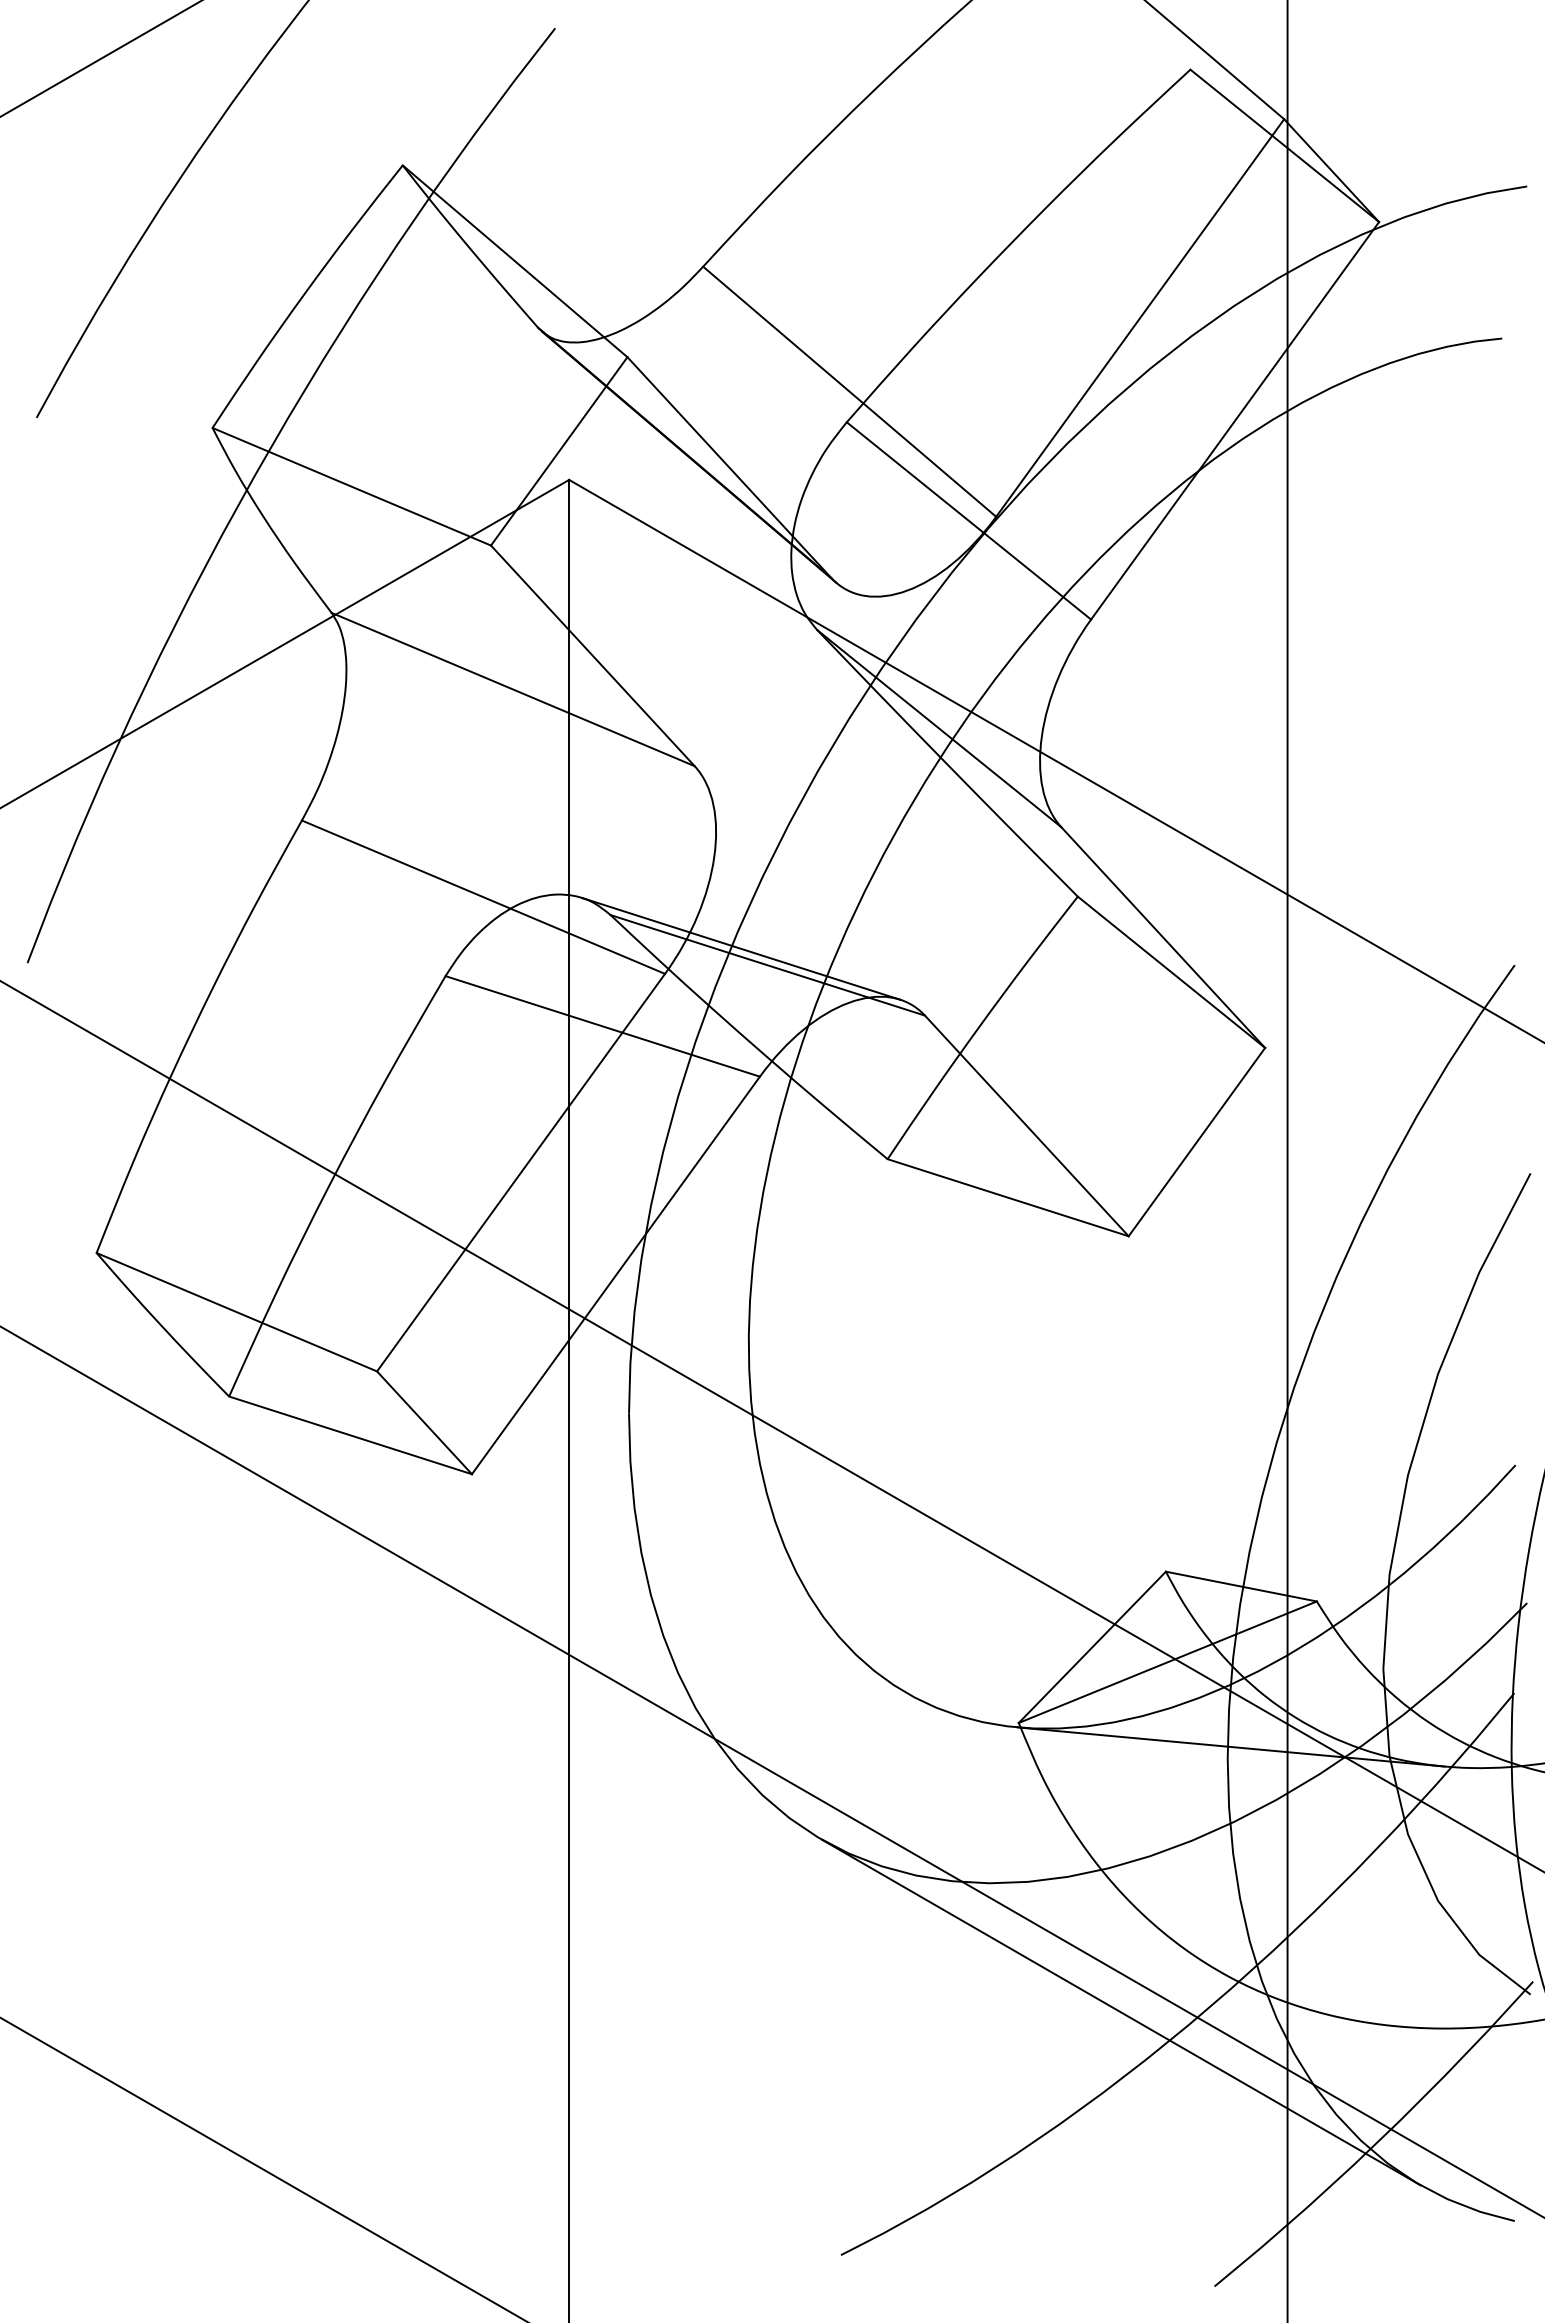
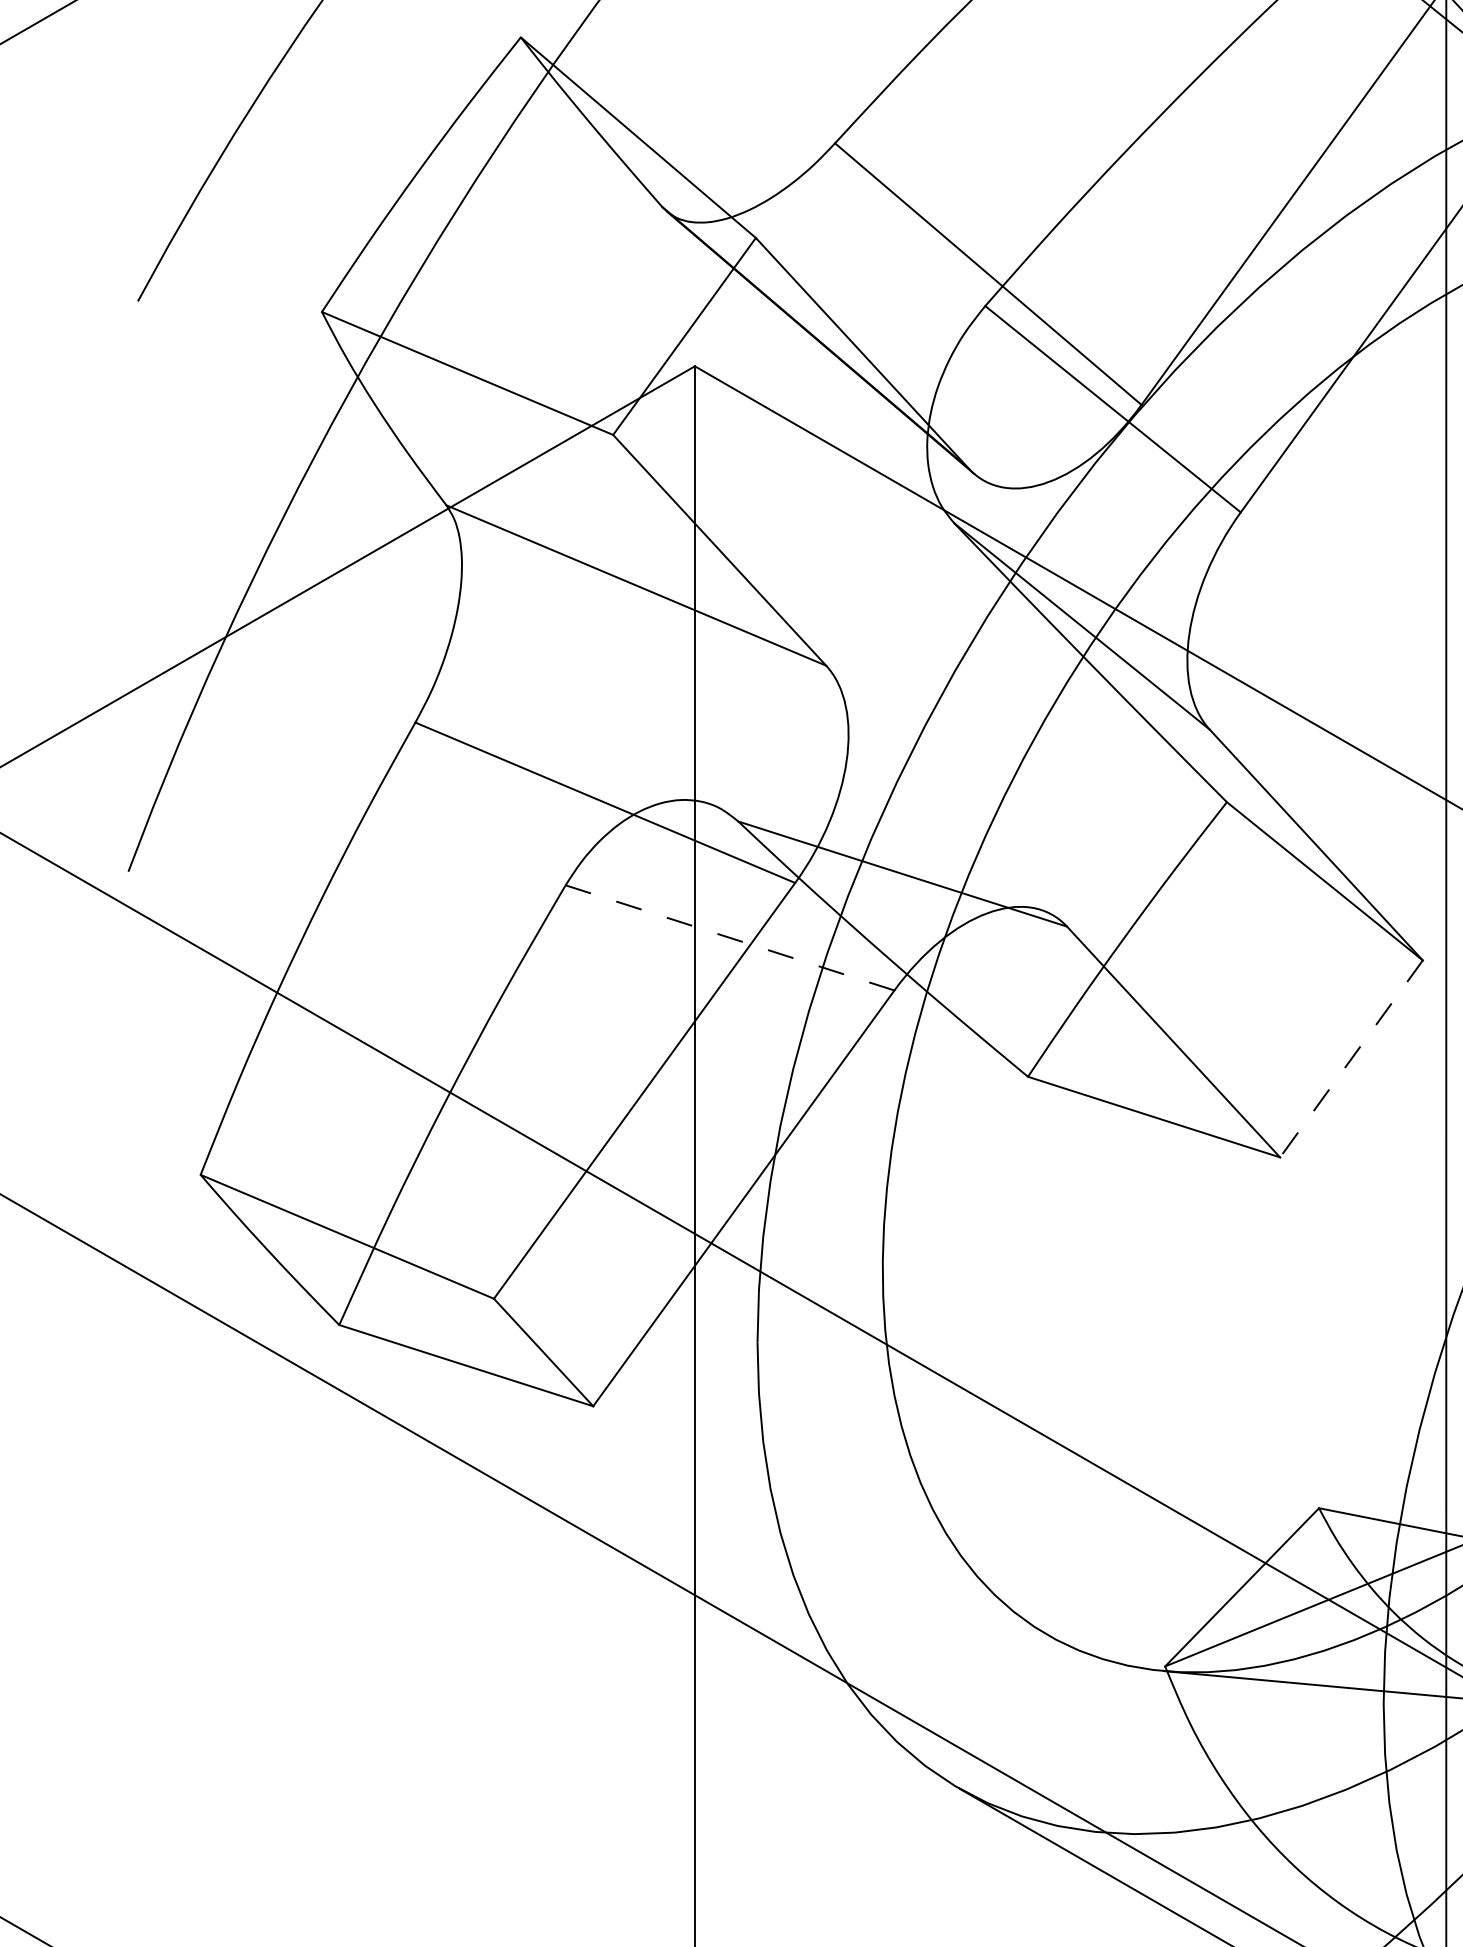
line: (741, 948) -> (875, 856), removed
line: (603, 1026) -> (730, 938), solid -> dashed
line: (1196, 1142) -> (1351, 1059), solid -> dashed

